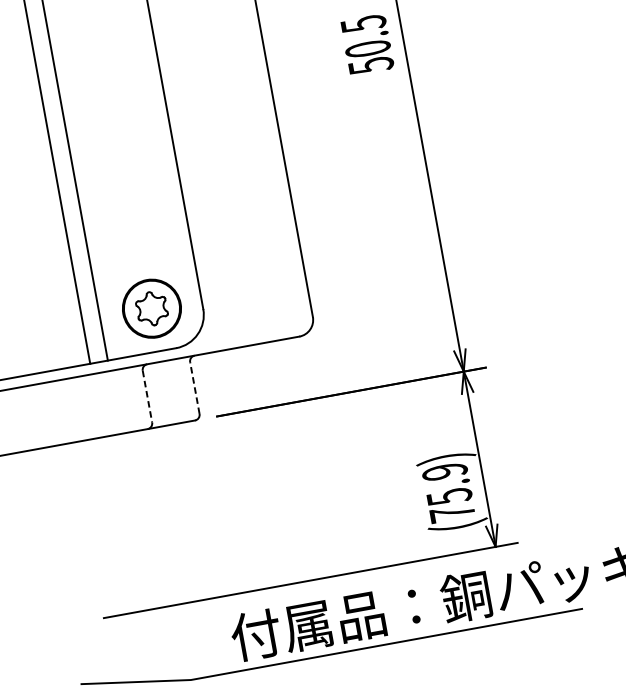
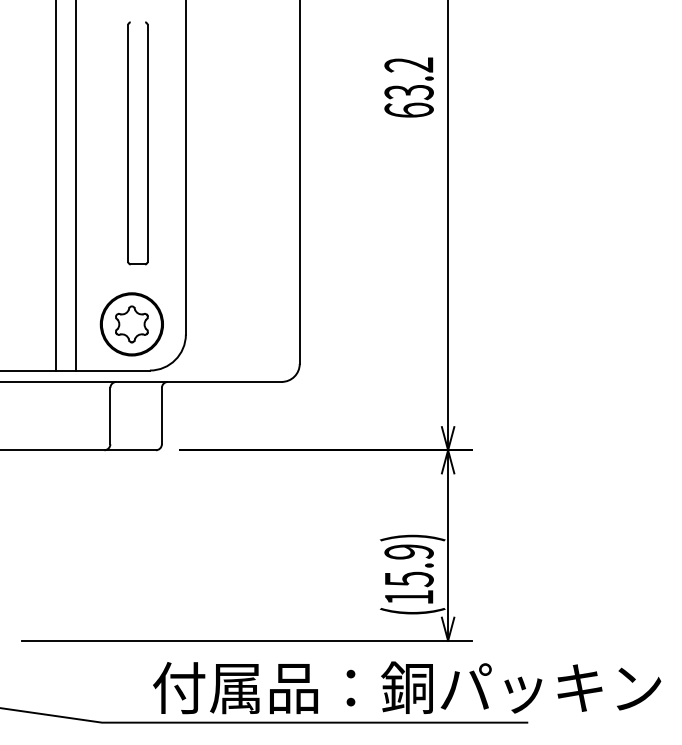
text: (366, 44) -> (408, 87), 50.5 -> 63.2
part: (118, 142) -> (128, 143), added
line: (194, 387) -> (161, 415), dashed -> solid
line: (147, 397) -> (110, 416), dashed -> solid
text: (452, 512) -> (409, 596), (75.9) -> (15.9)

